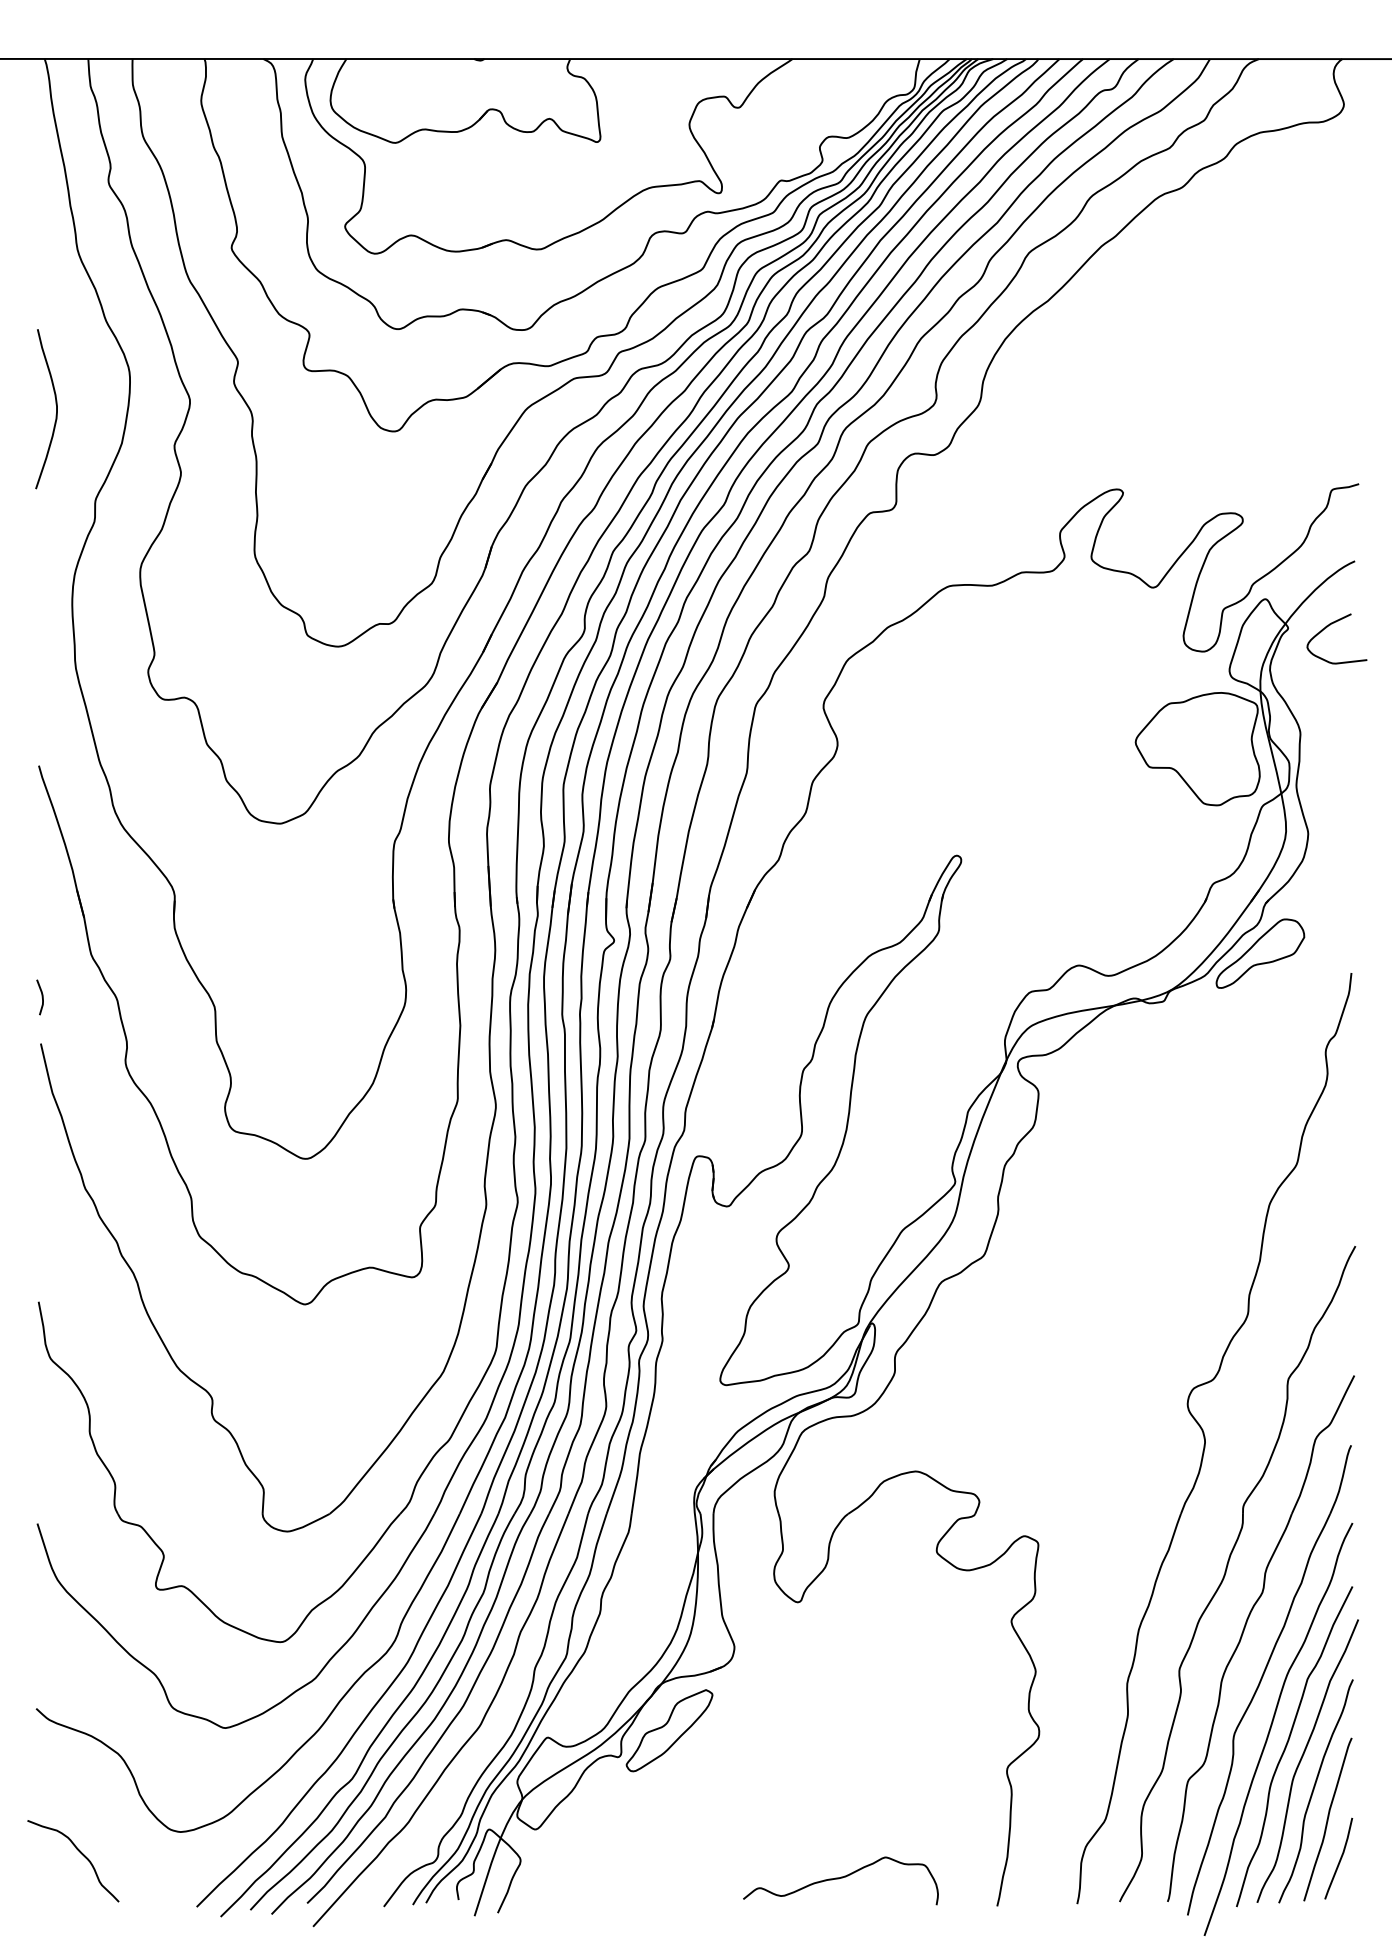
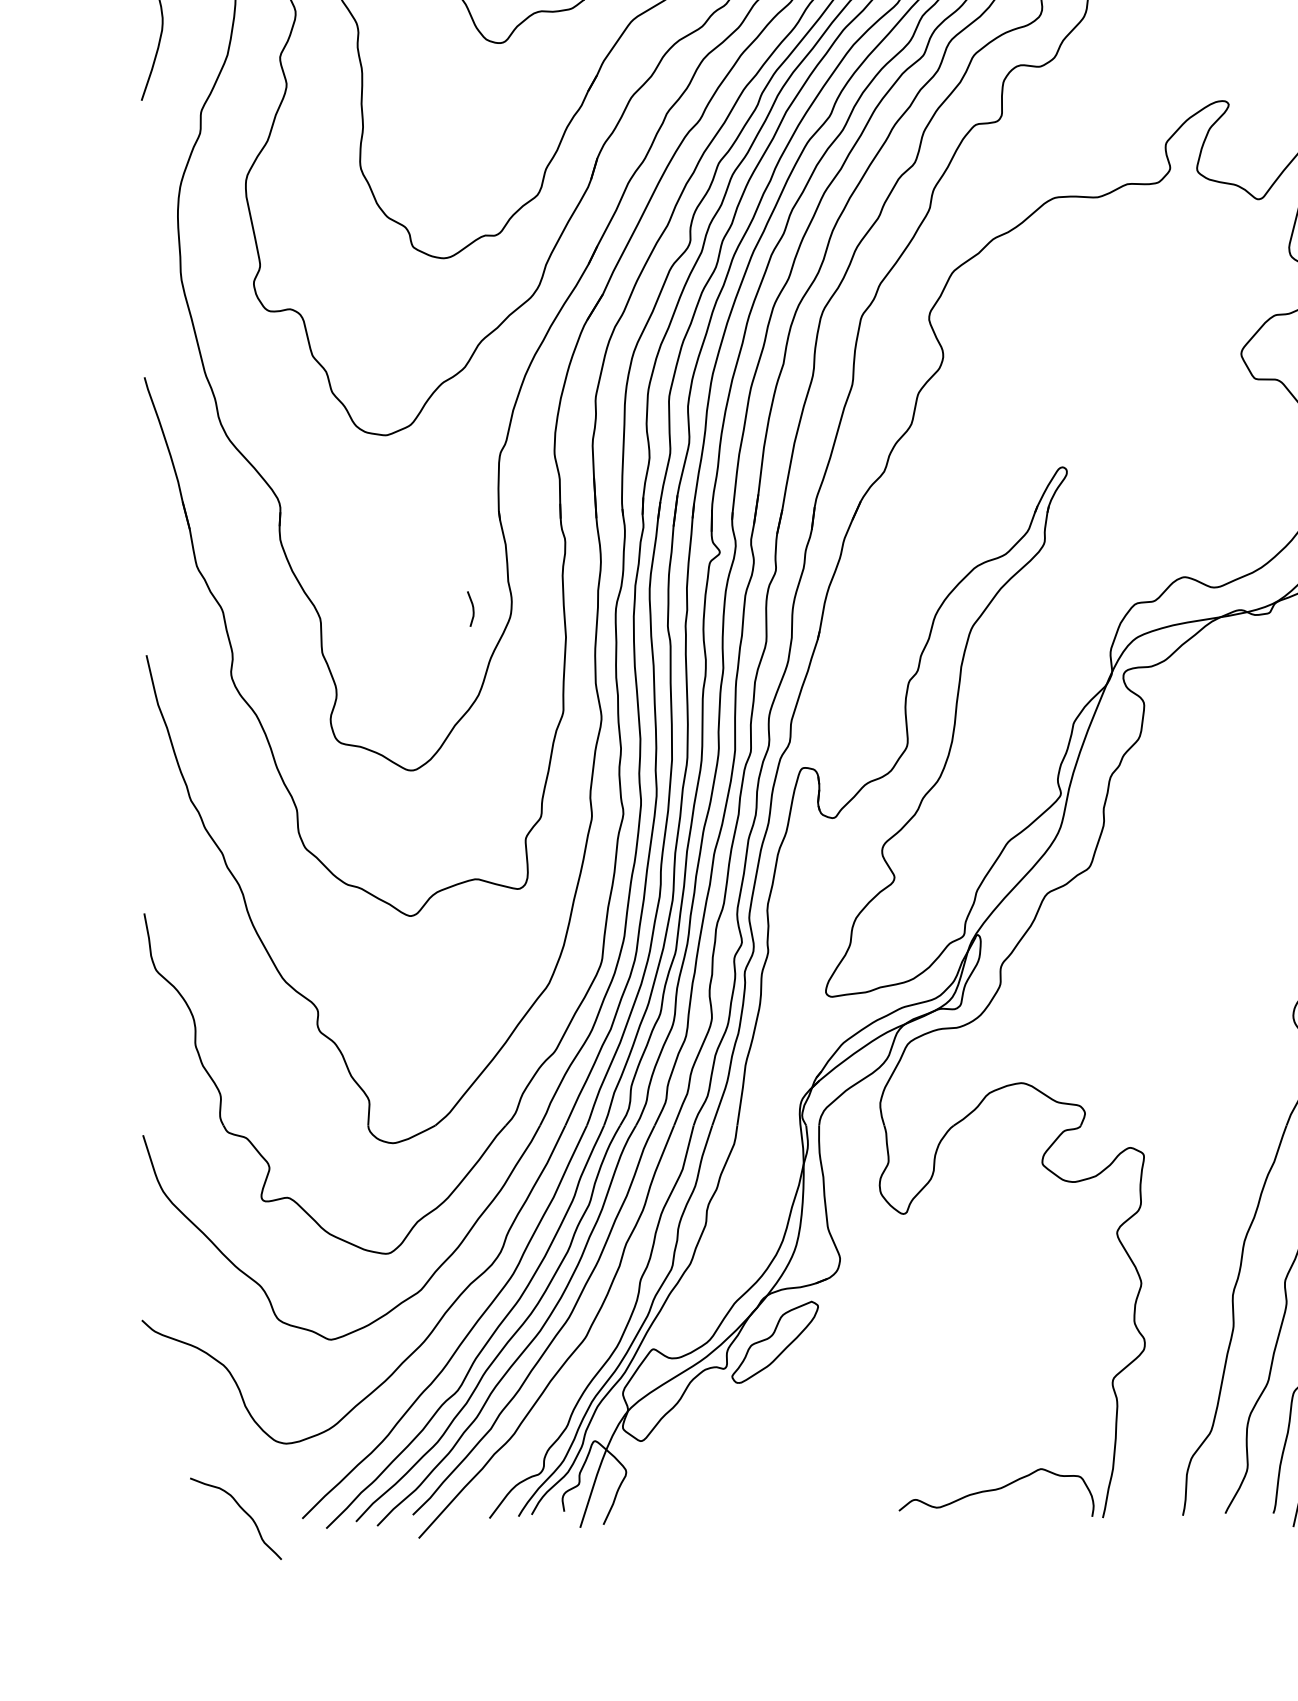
curve: (41, 997) -> (472, 609), moved
curve: (80, 1853) -> (243, 1511), moved
curve: (840, 1878) -> (996, 1490), moved

